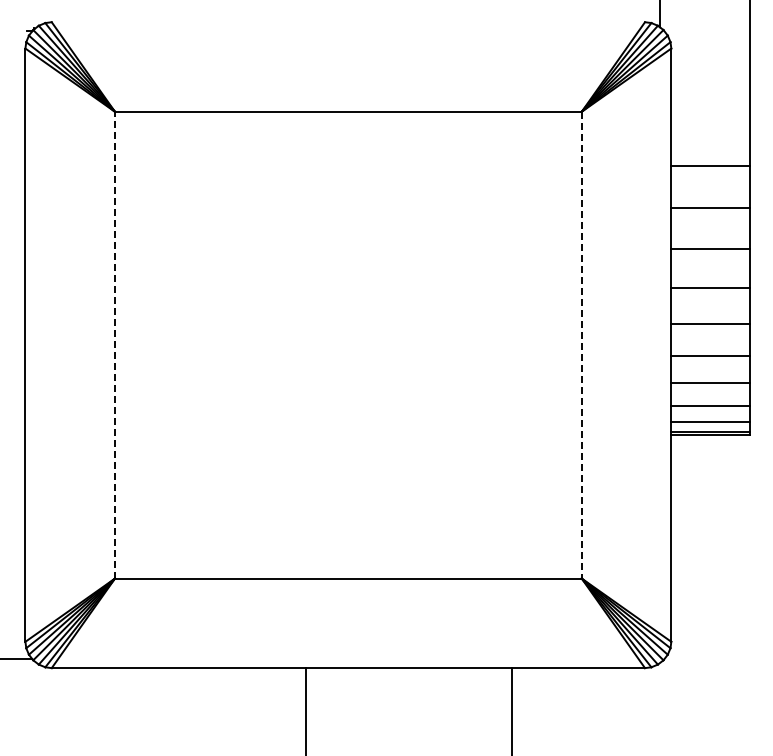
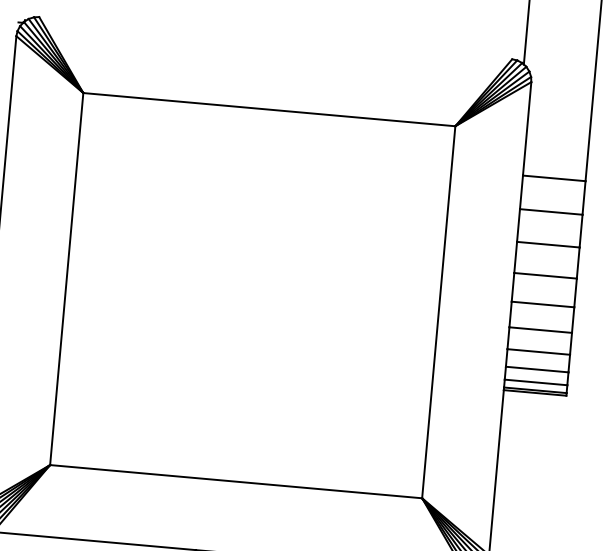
line: (115, 344) -> (67, 278), dashed -> solid
line: (581, 345) -> (438, 312), dashed -> solid

